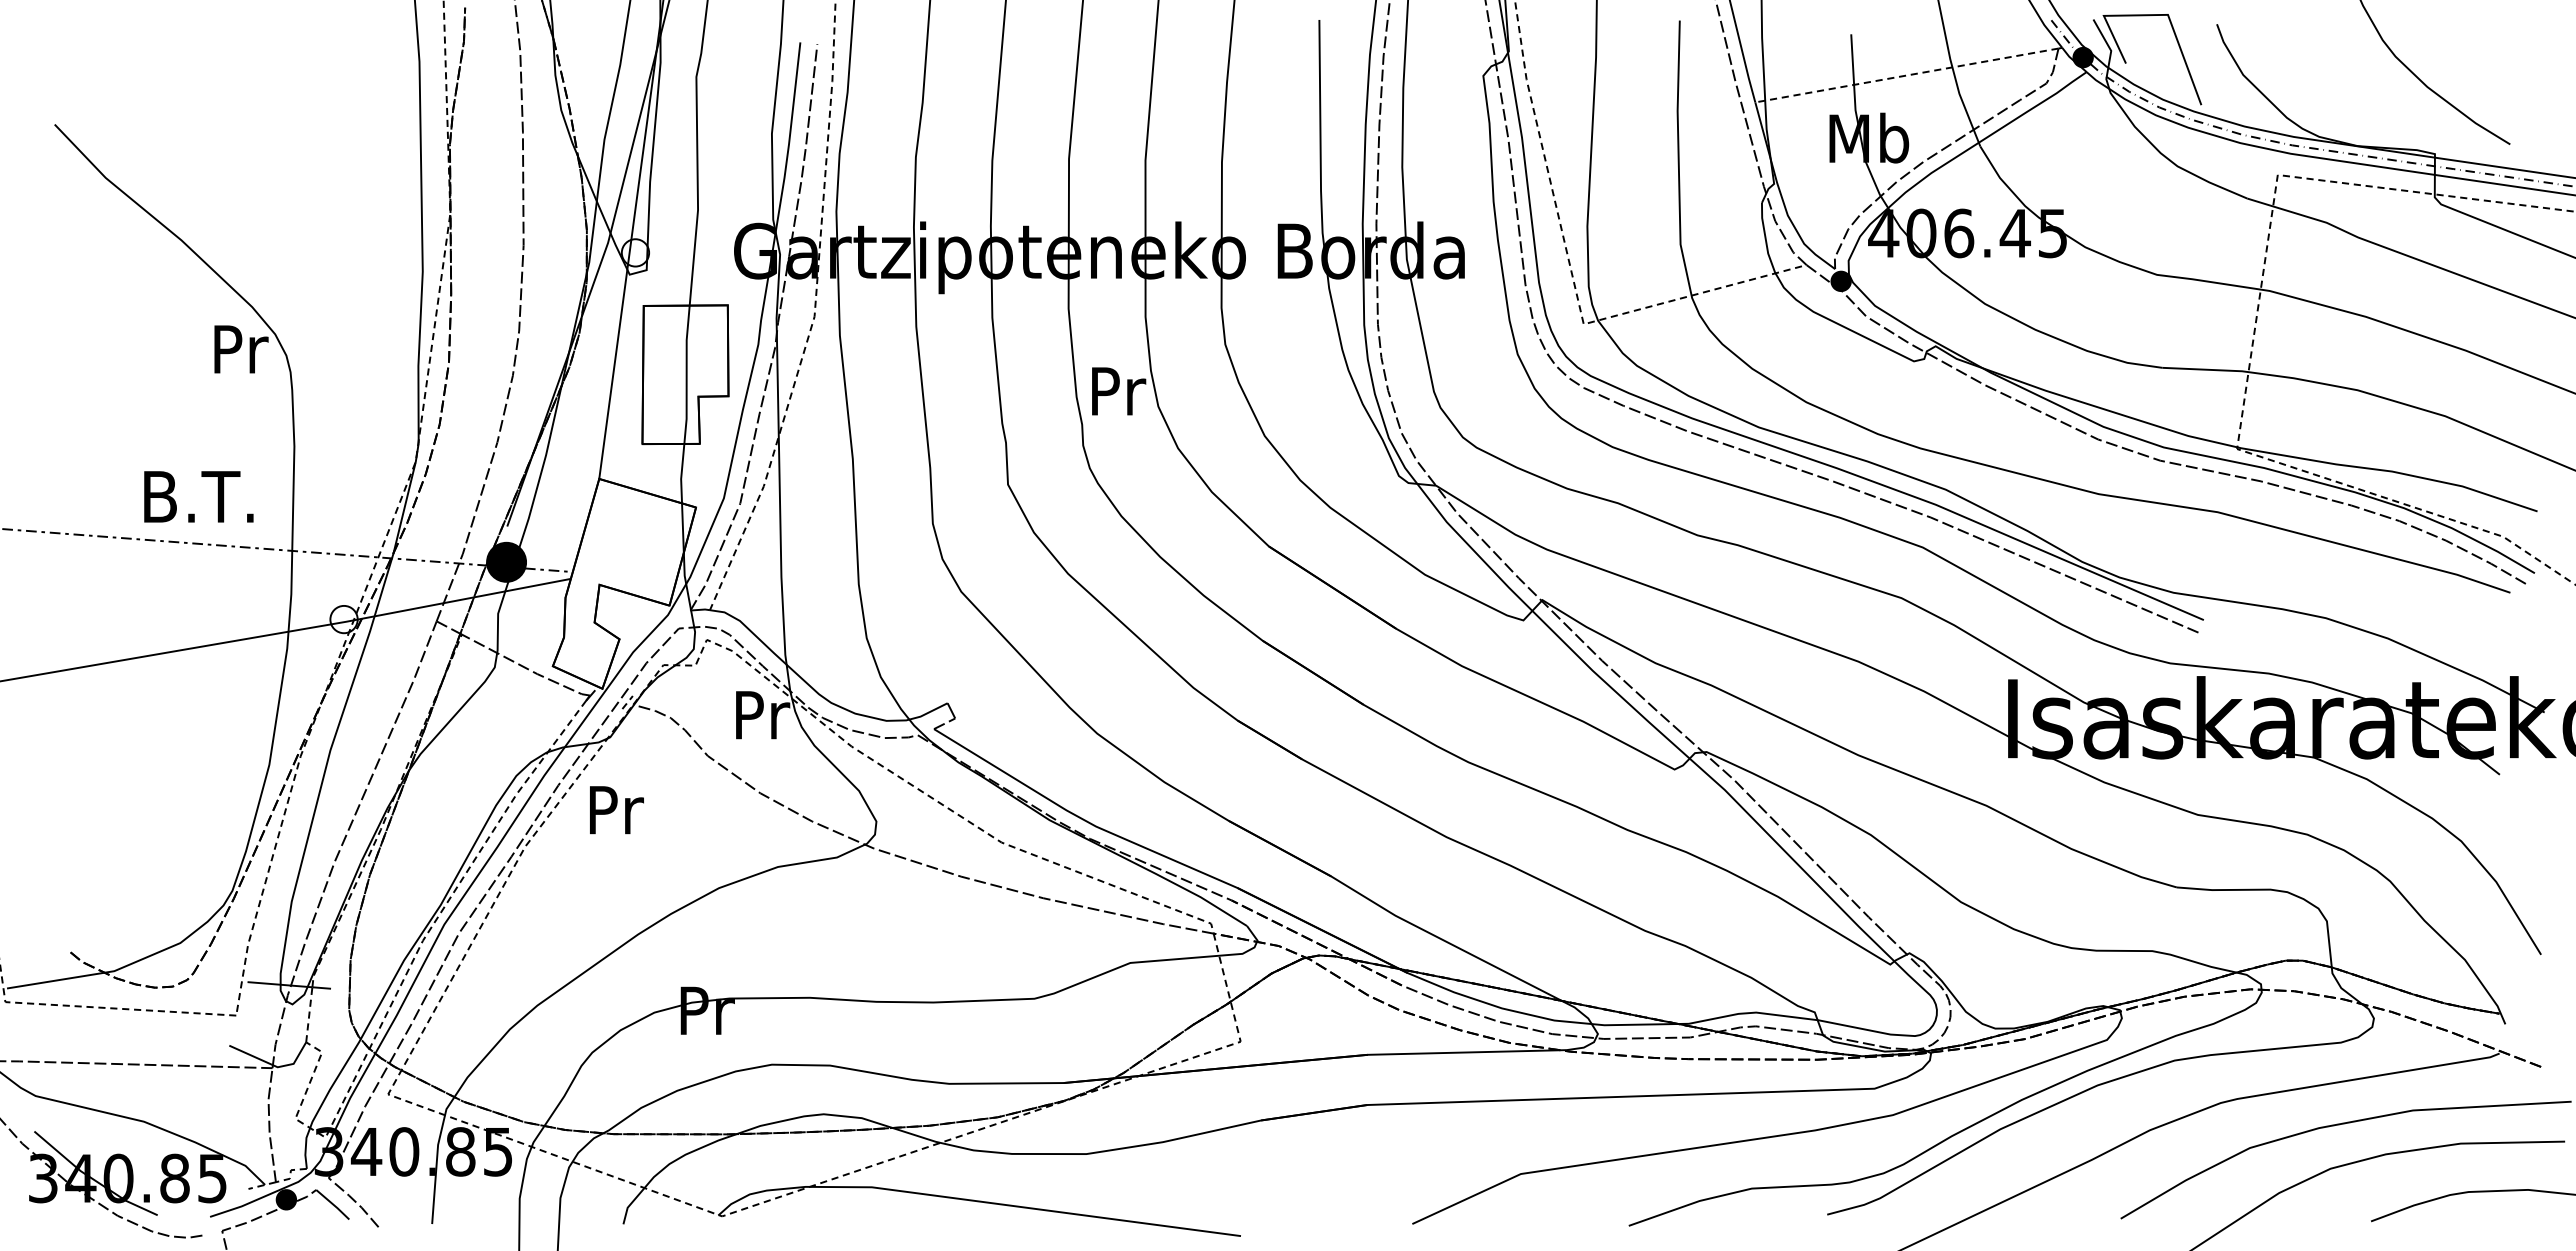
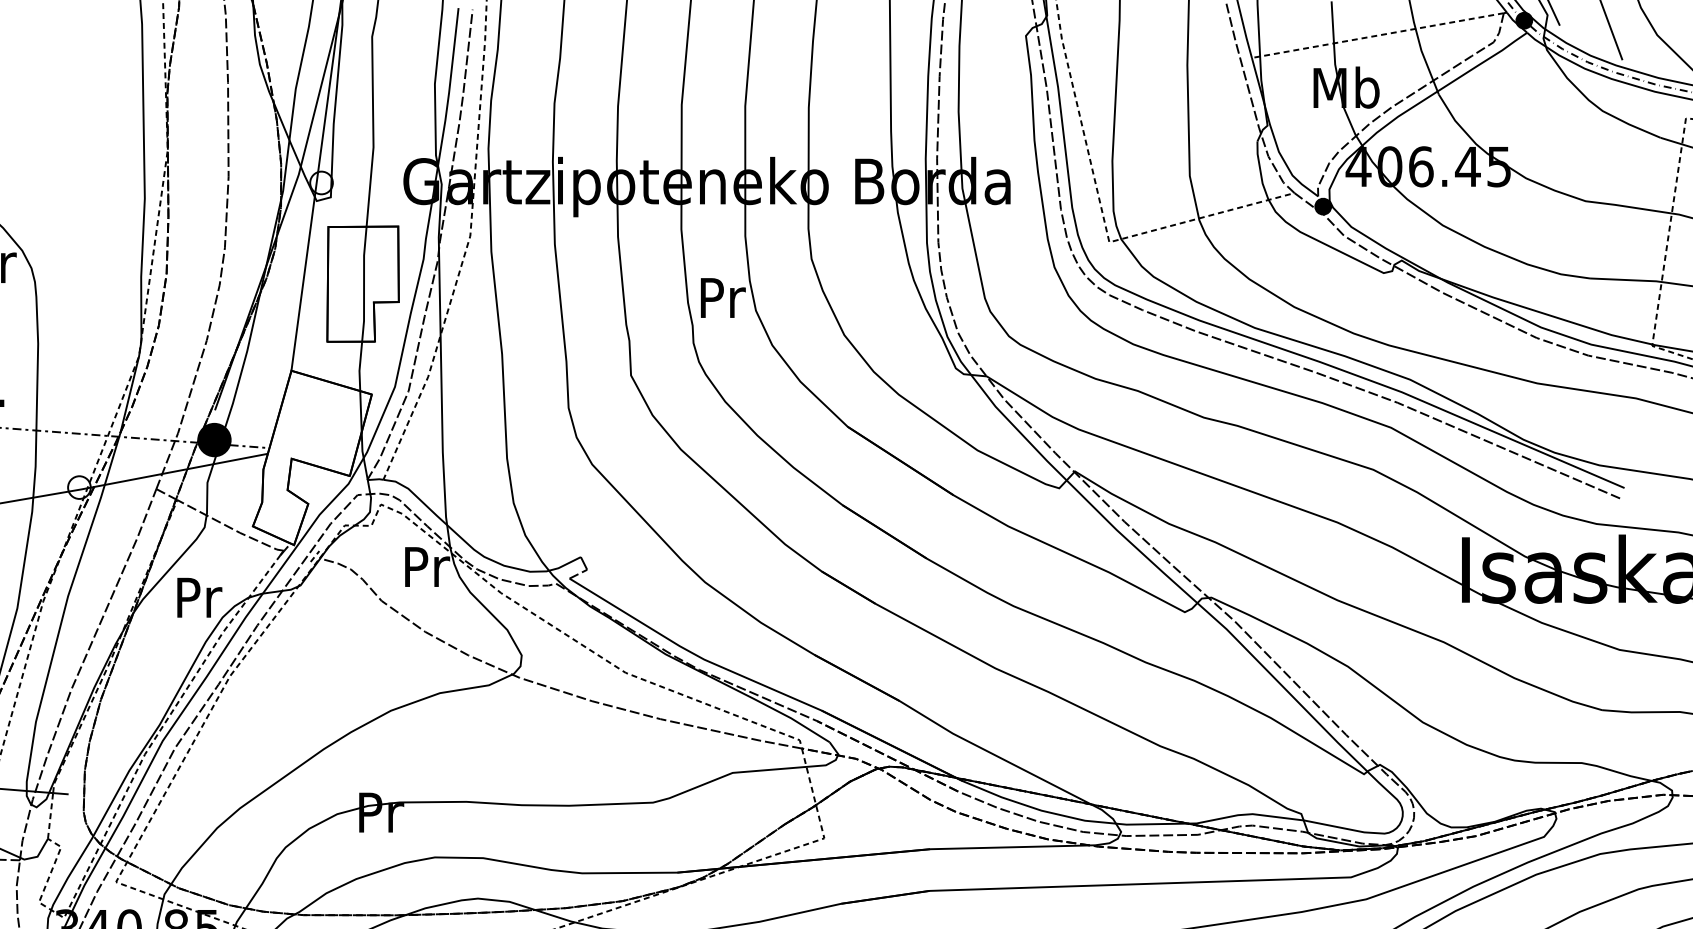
text: (616, 810) -> (199, 598), moved

